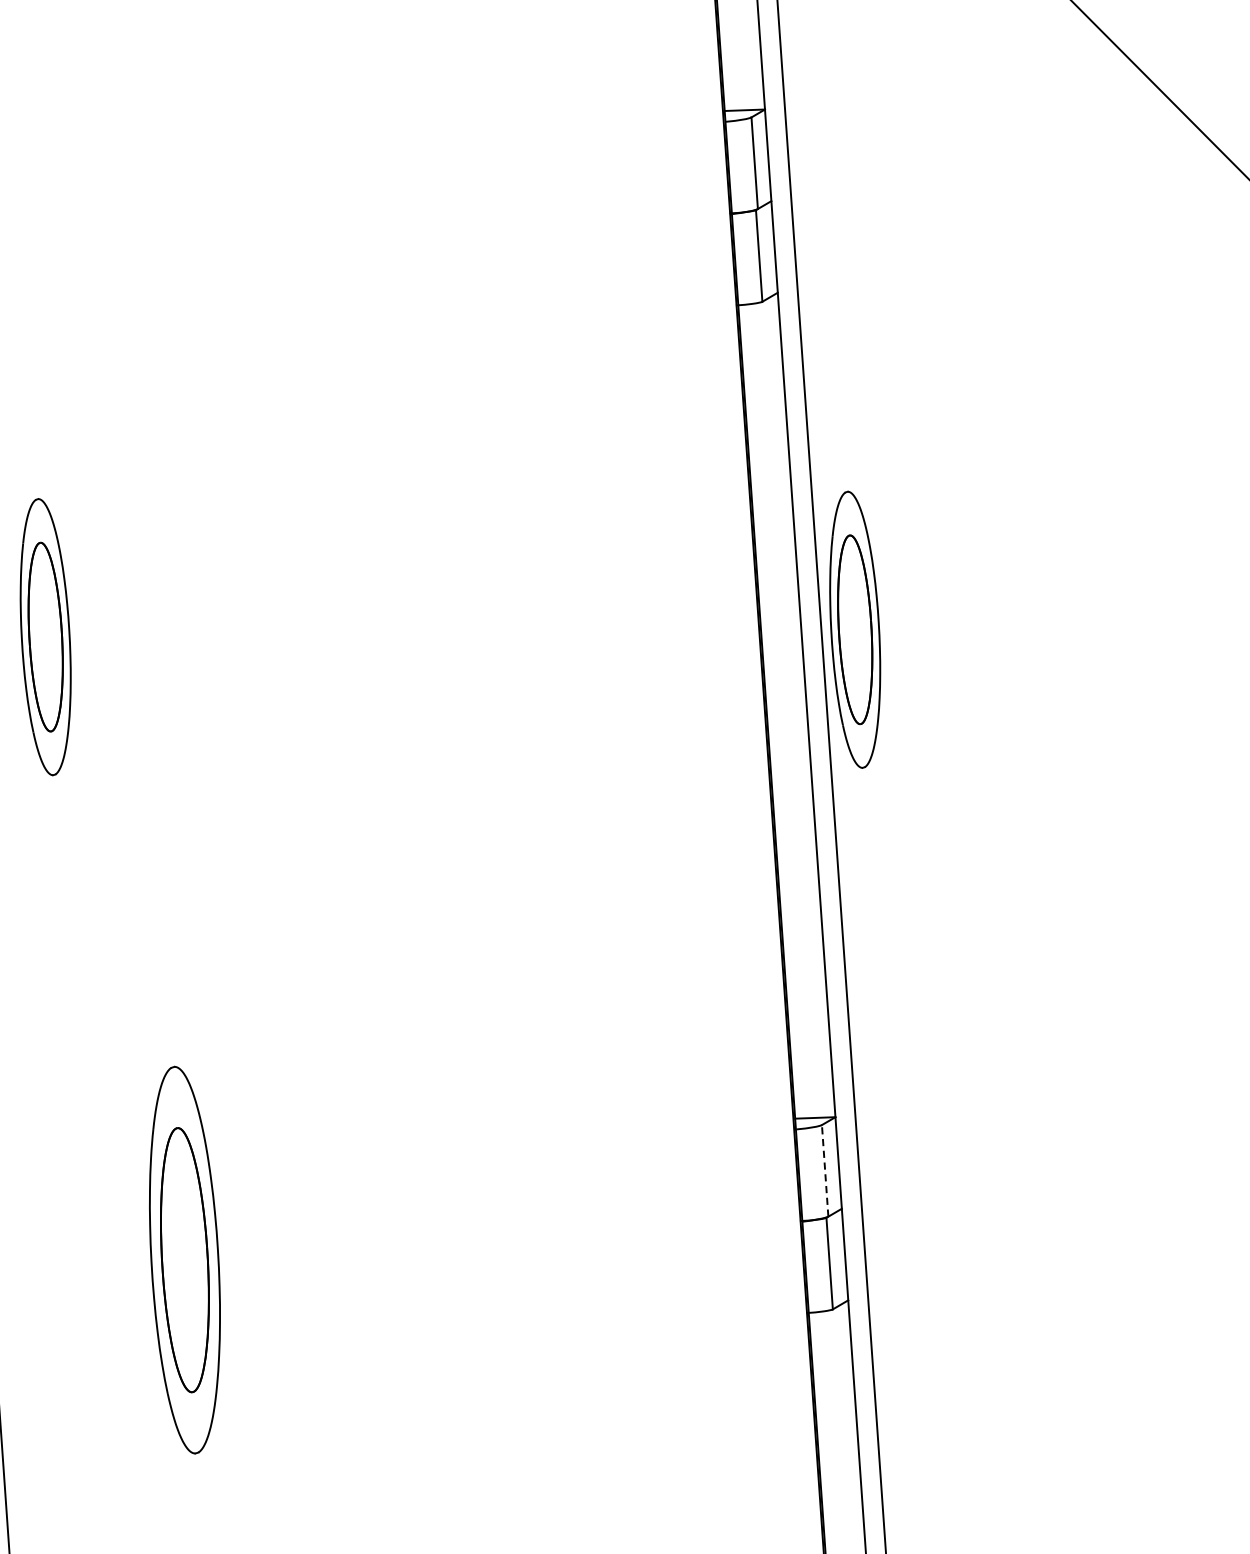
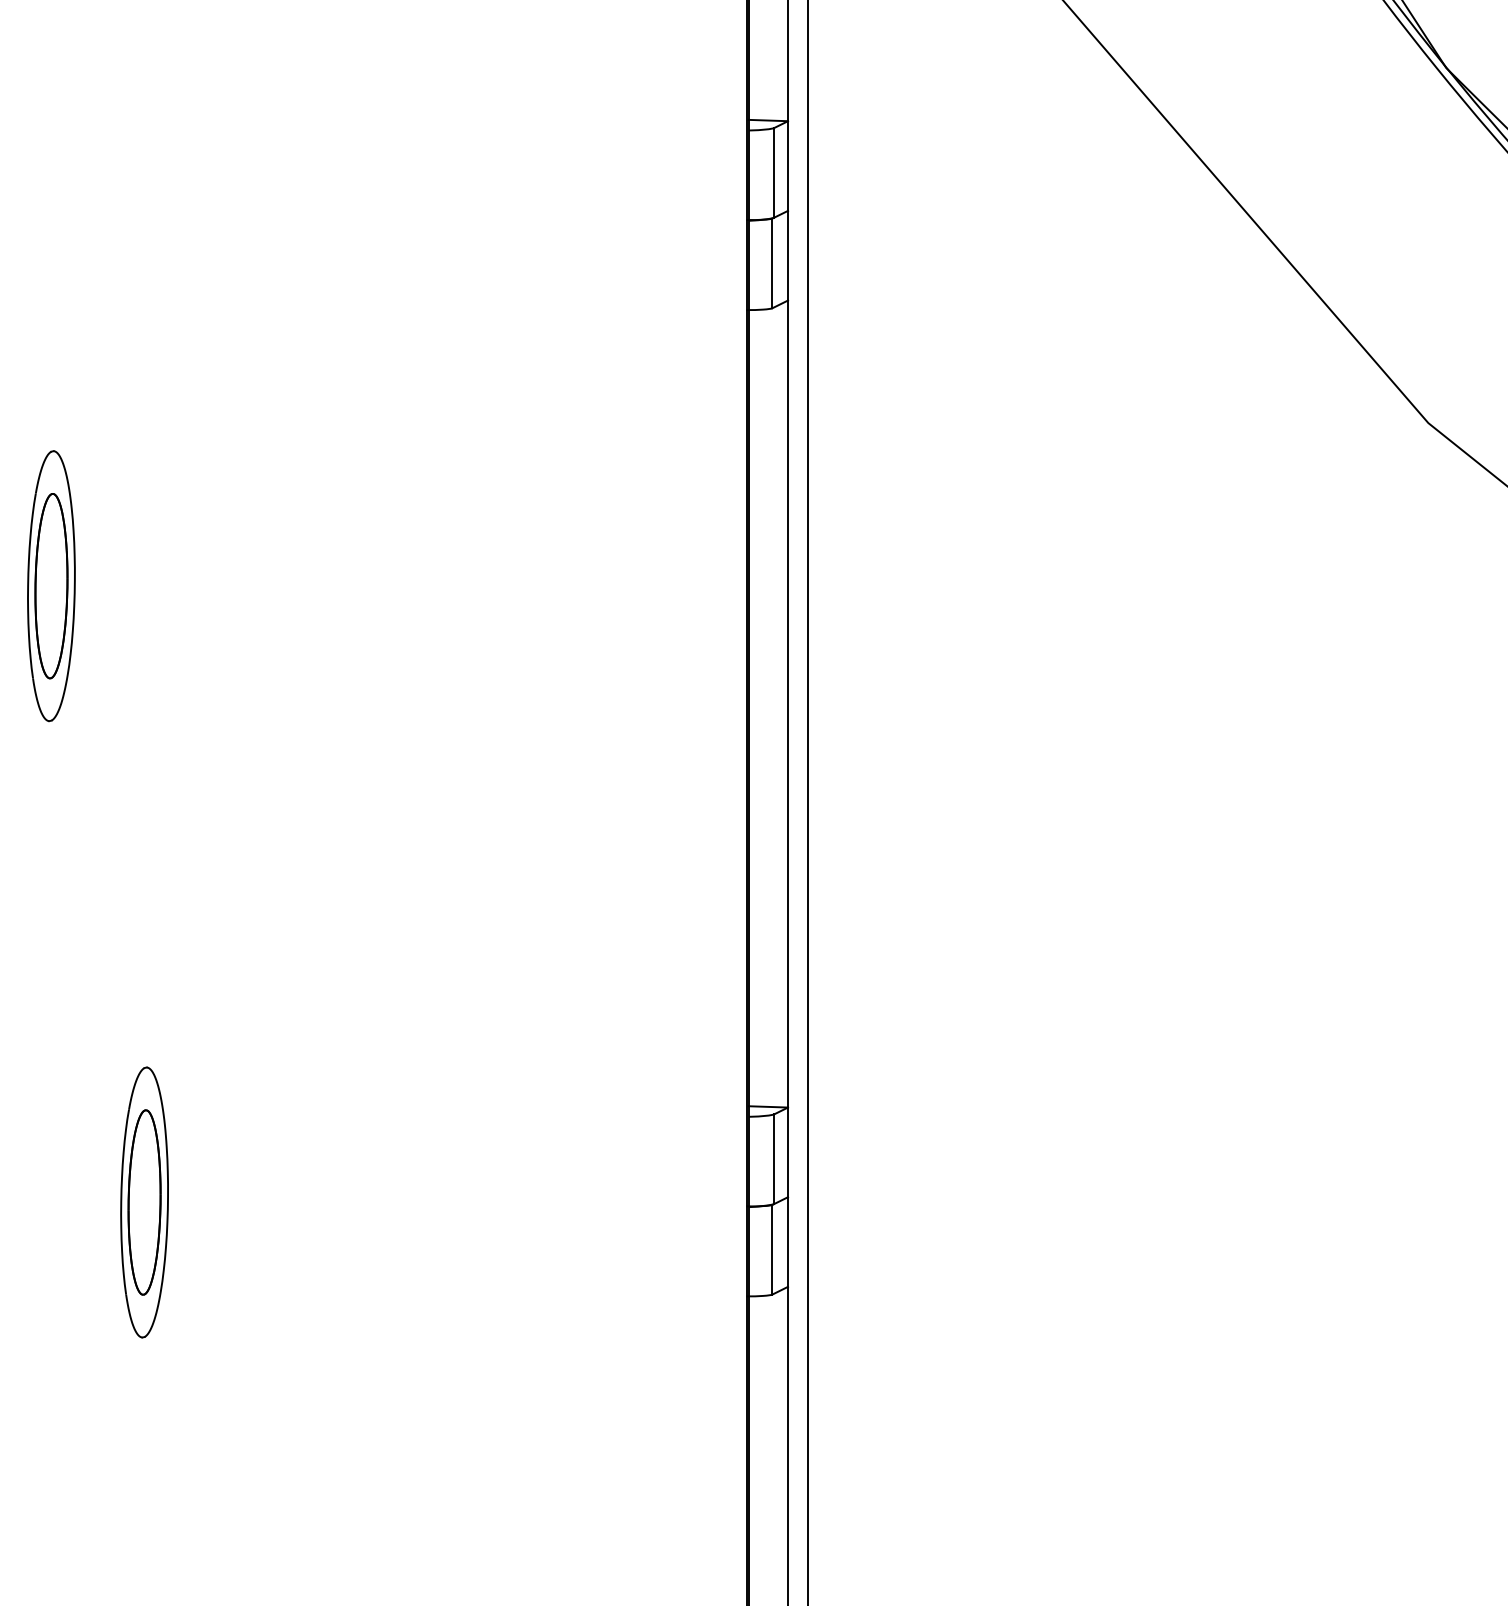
part: (855, 630) -> (840, 634), removed
line: (825, 1171) -> (774, 1159), dashed -> solid
part: (184, 1260) -> (144, 1202), size x0.71

